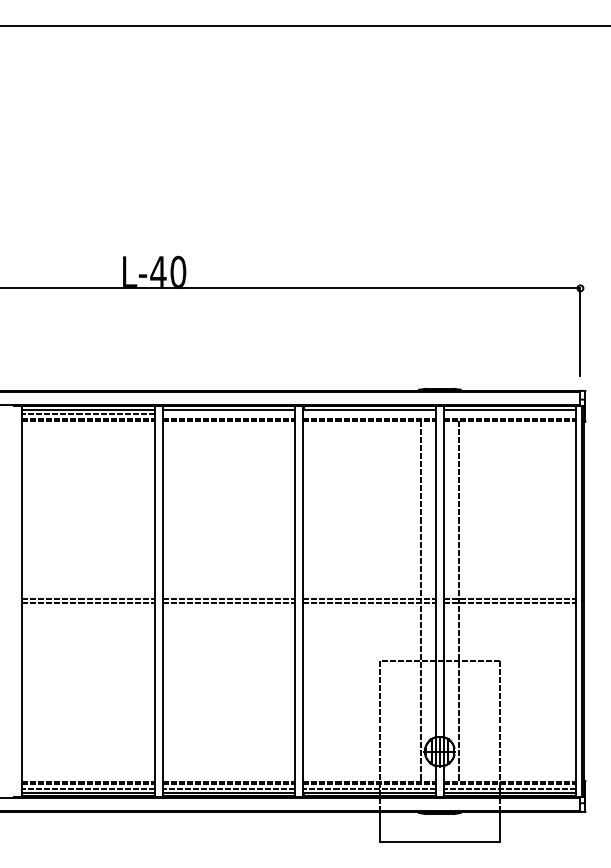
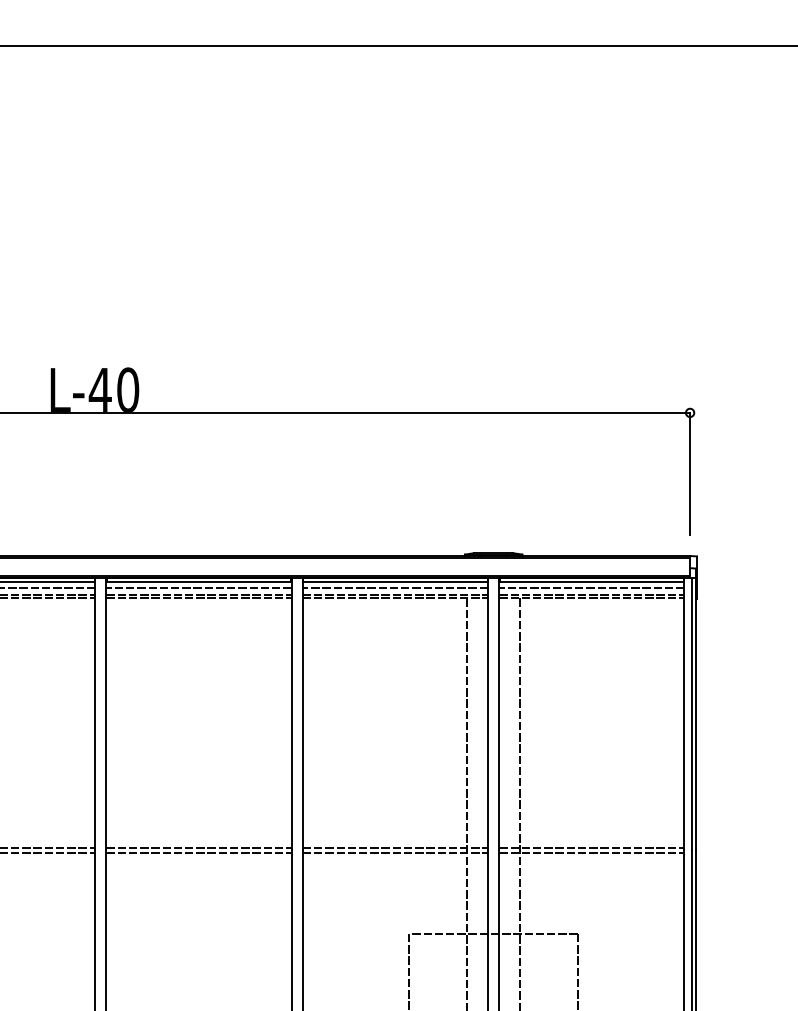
line: (228, 413) -> (198, 587), added
line: (369, 413) -> (395, 587), added
line: (509, 413) -> (590, 587), added

